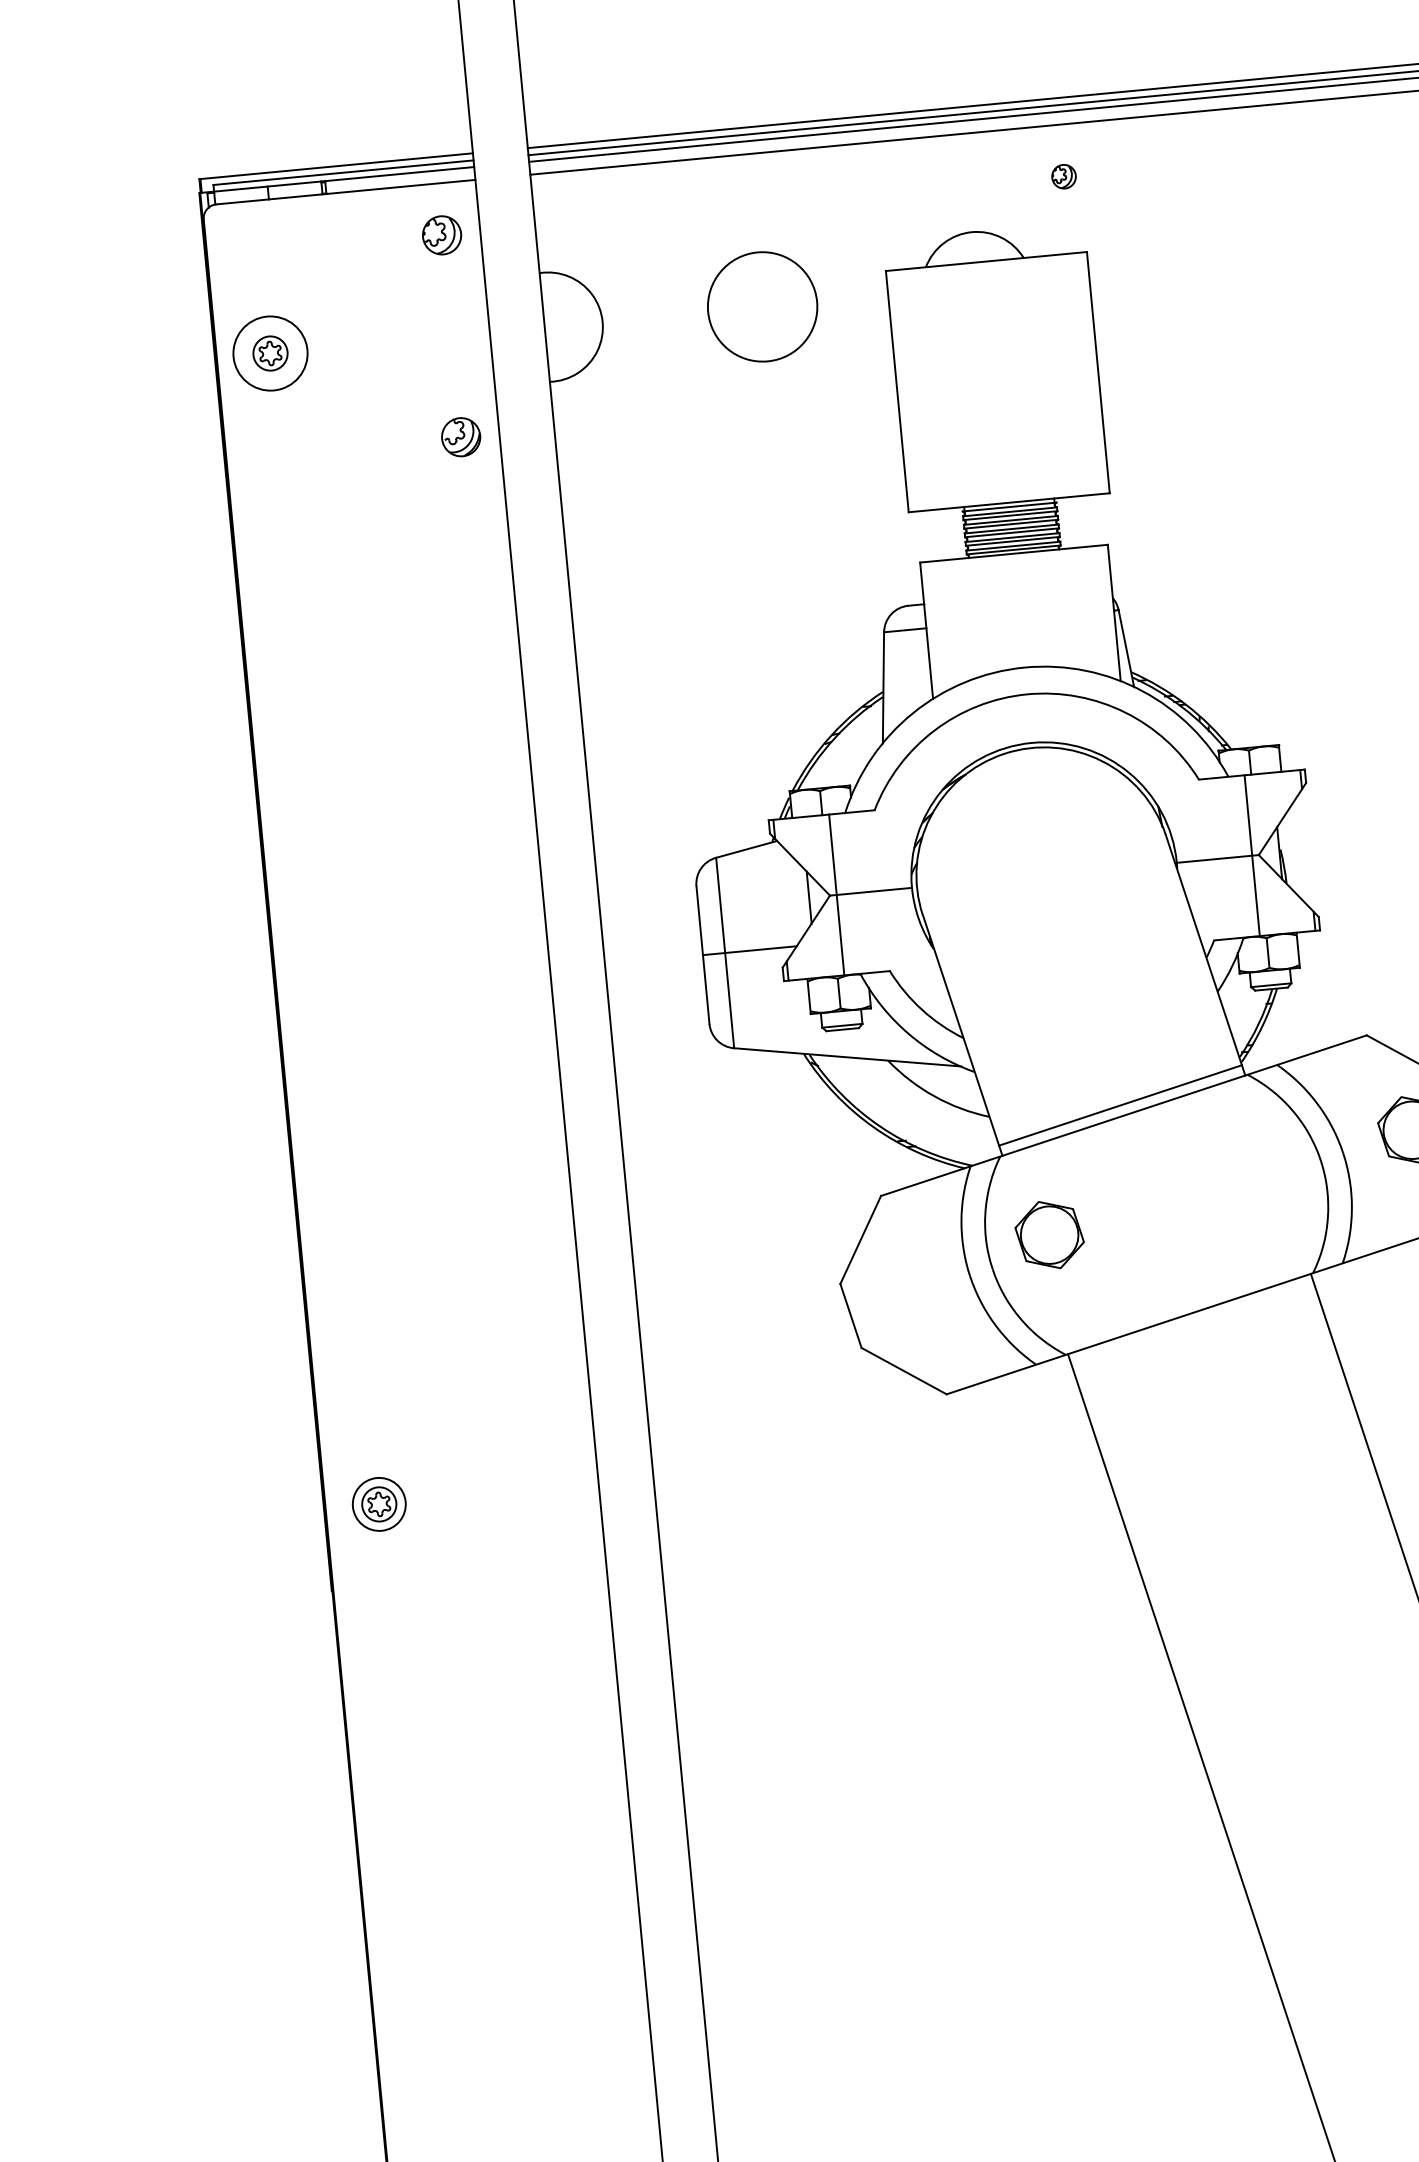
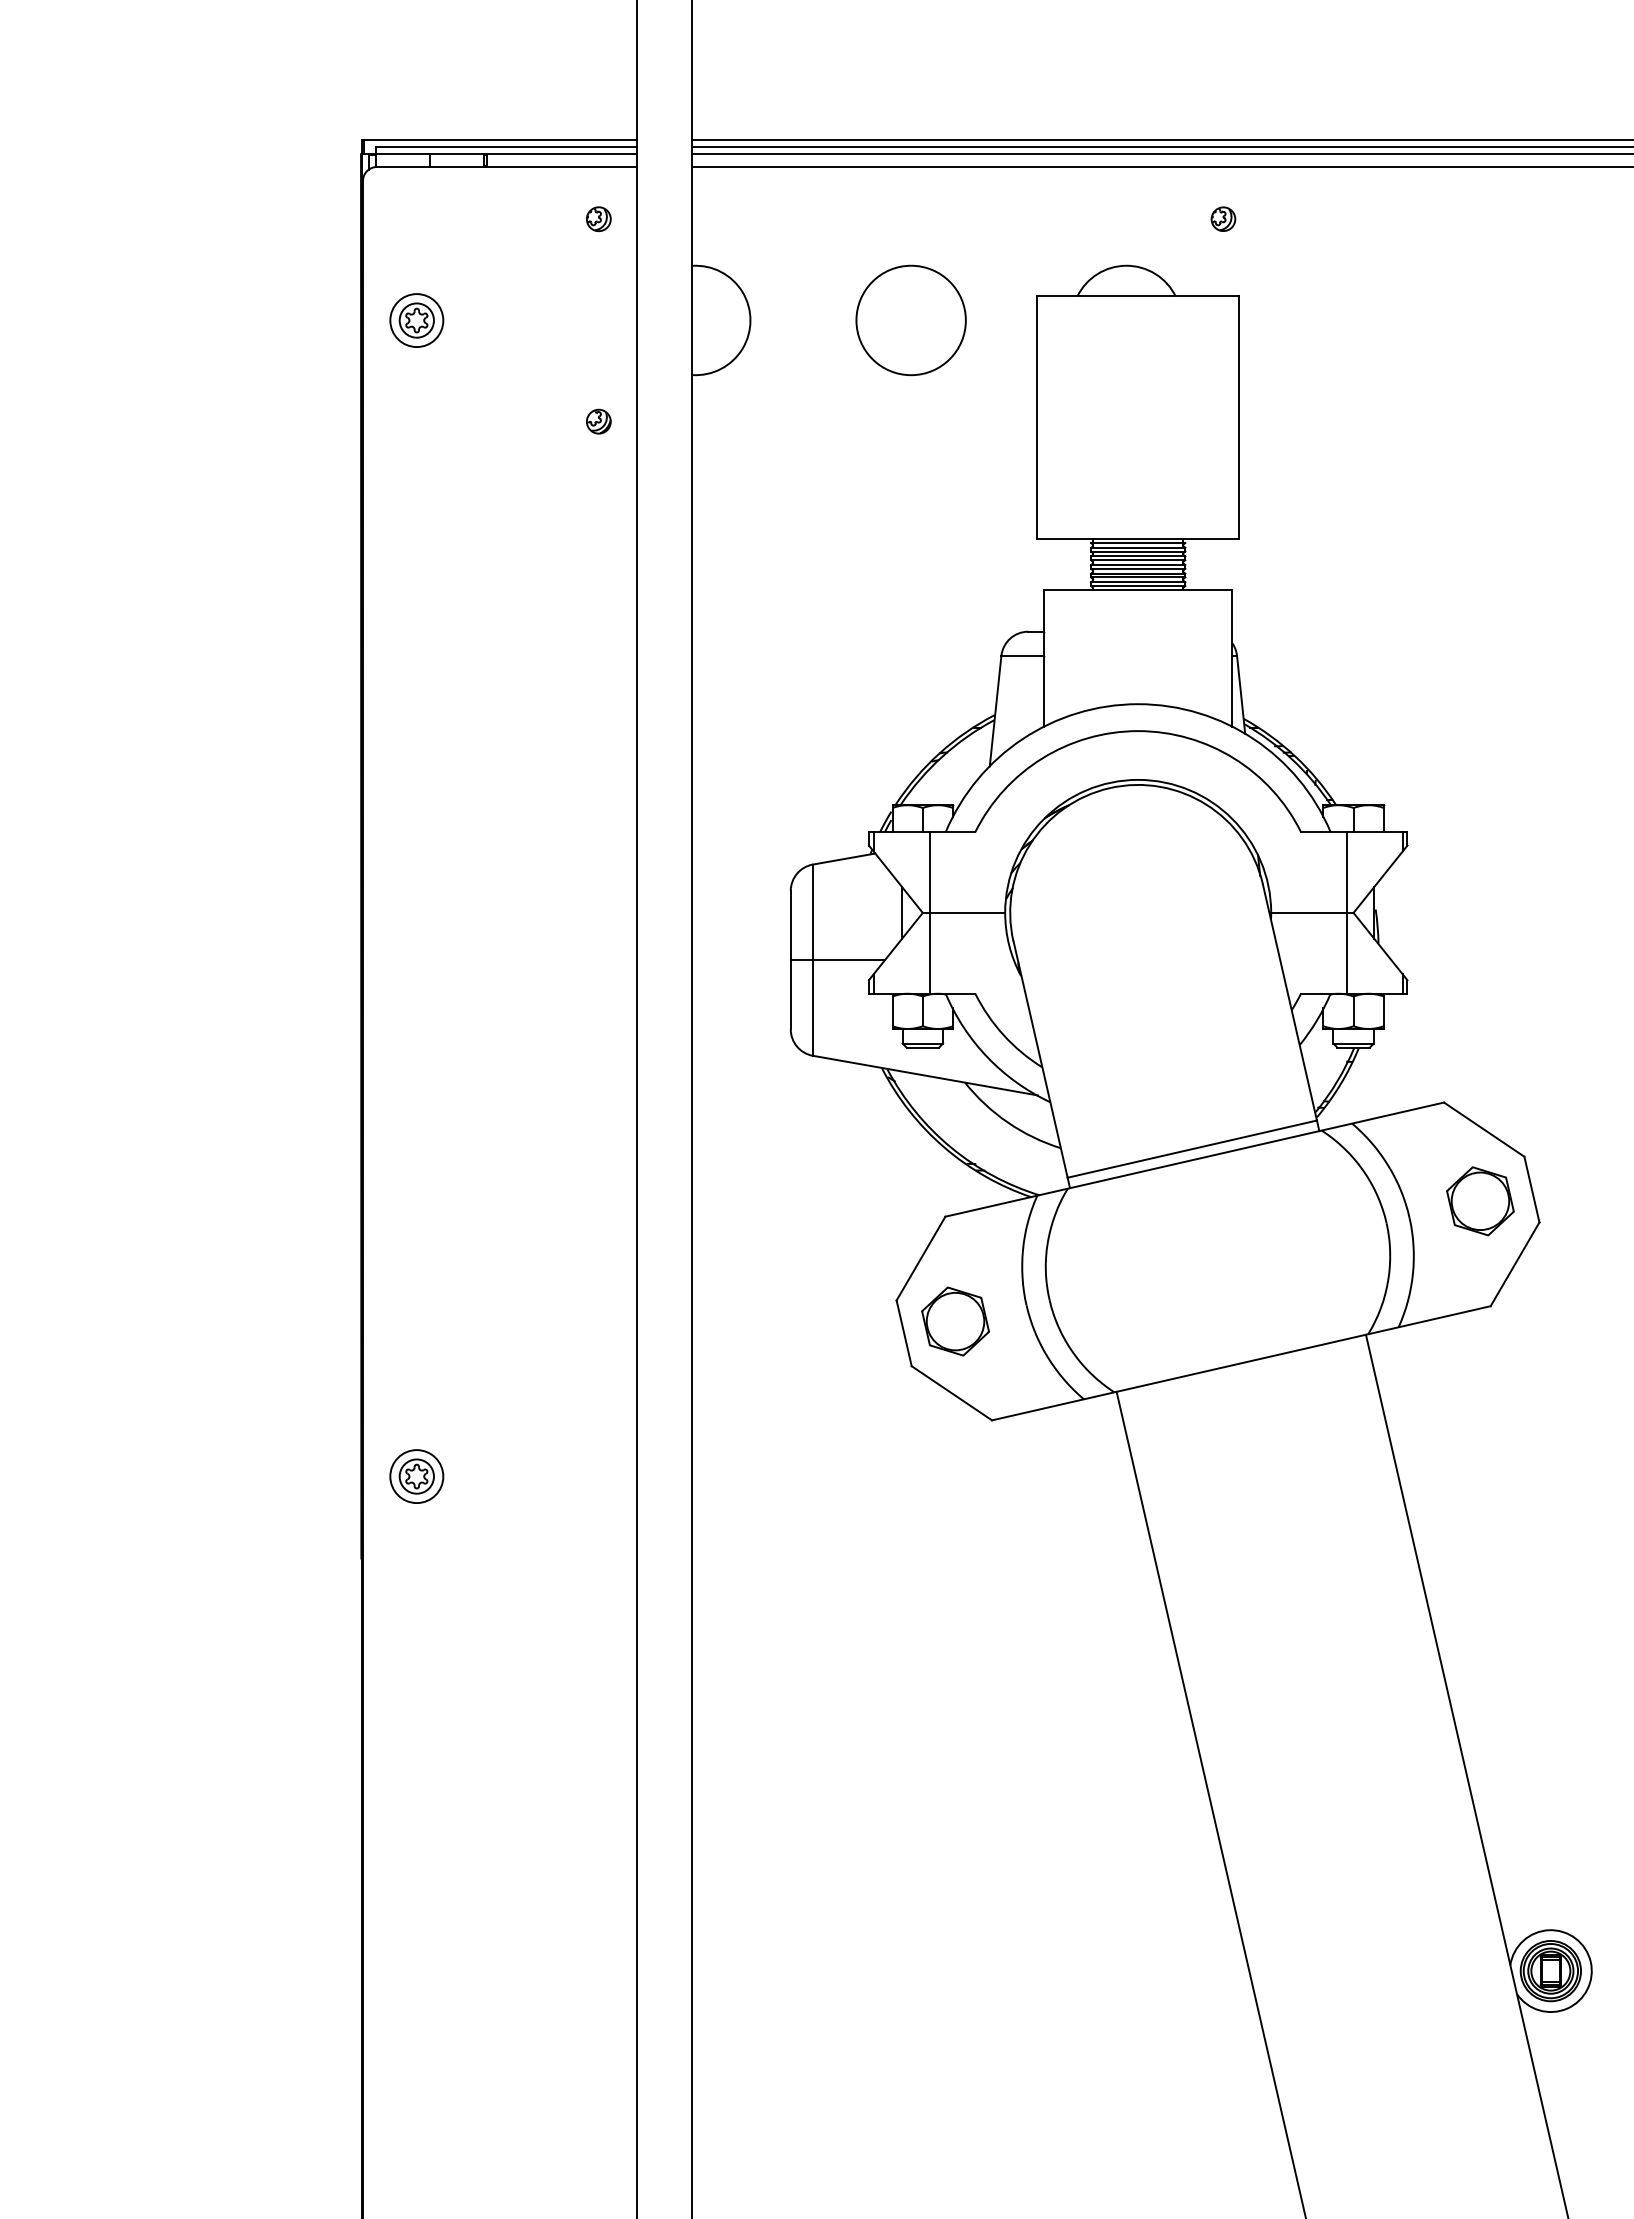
part: (441, 235) -> (598, 219), size x0.62
circle: (270, 353) -> (416, 320), size x0.71
part: (460, 436) -> (598, 421), size x0.62
part: (1049, 1235) -> (955, 1321), moved

